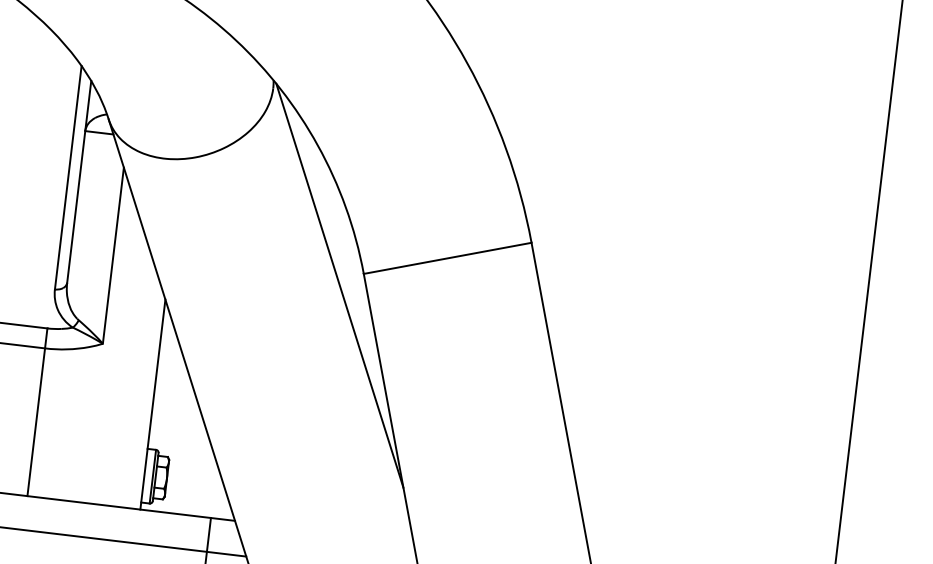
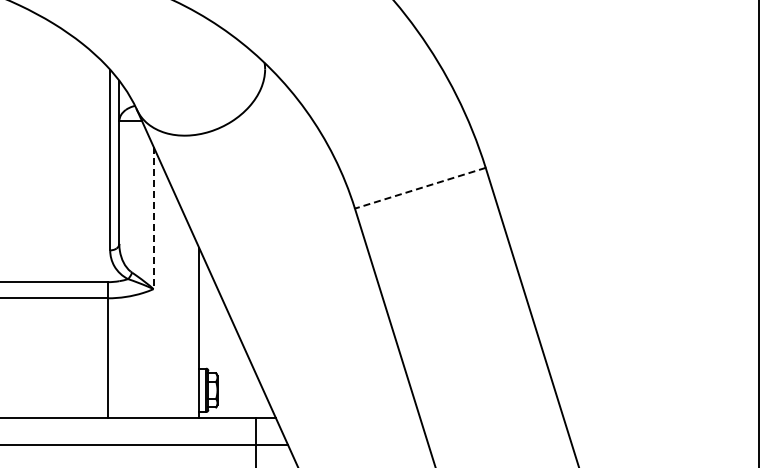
line: (113, 256) -> (153, 218), solid -> dashed
line: (446, 258) -> (419, 188), solid -> dashed
line: (339, 285) -> (336, 220), removed

